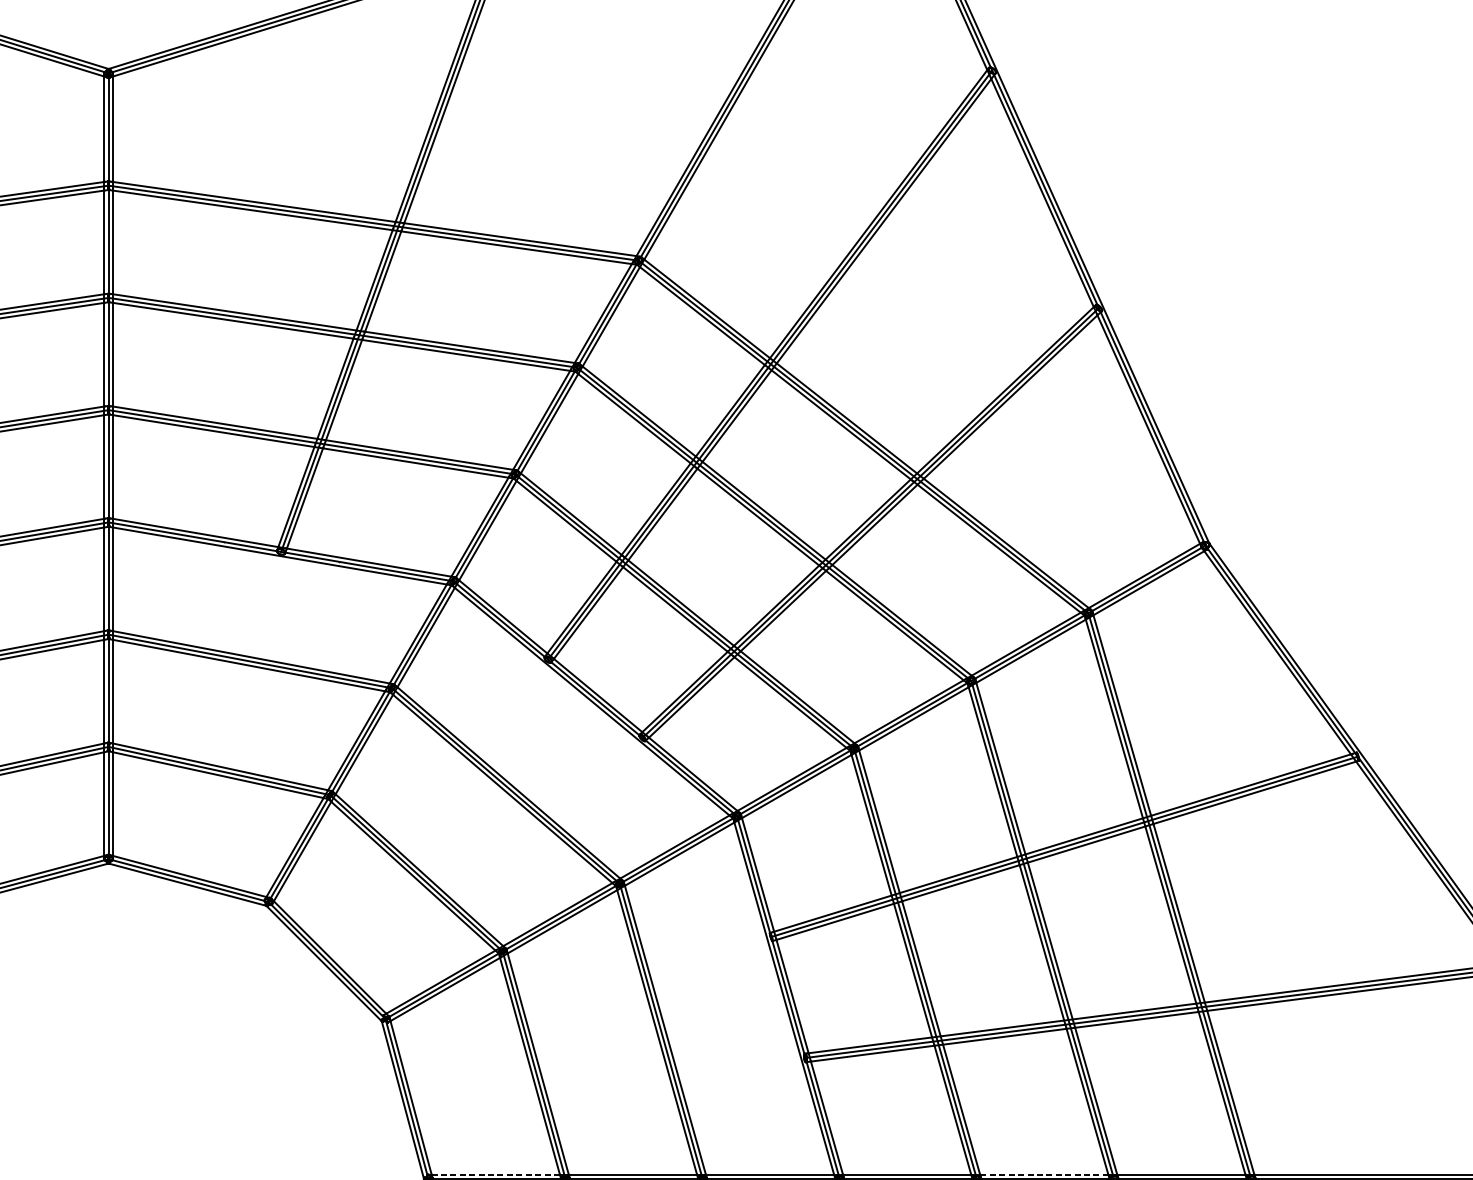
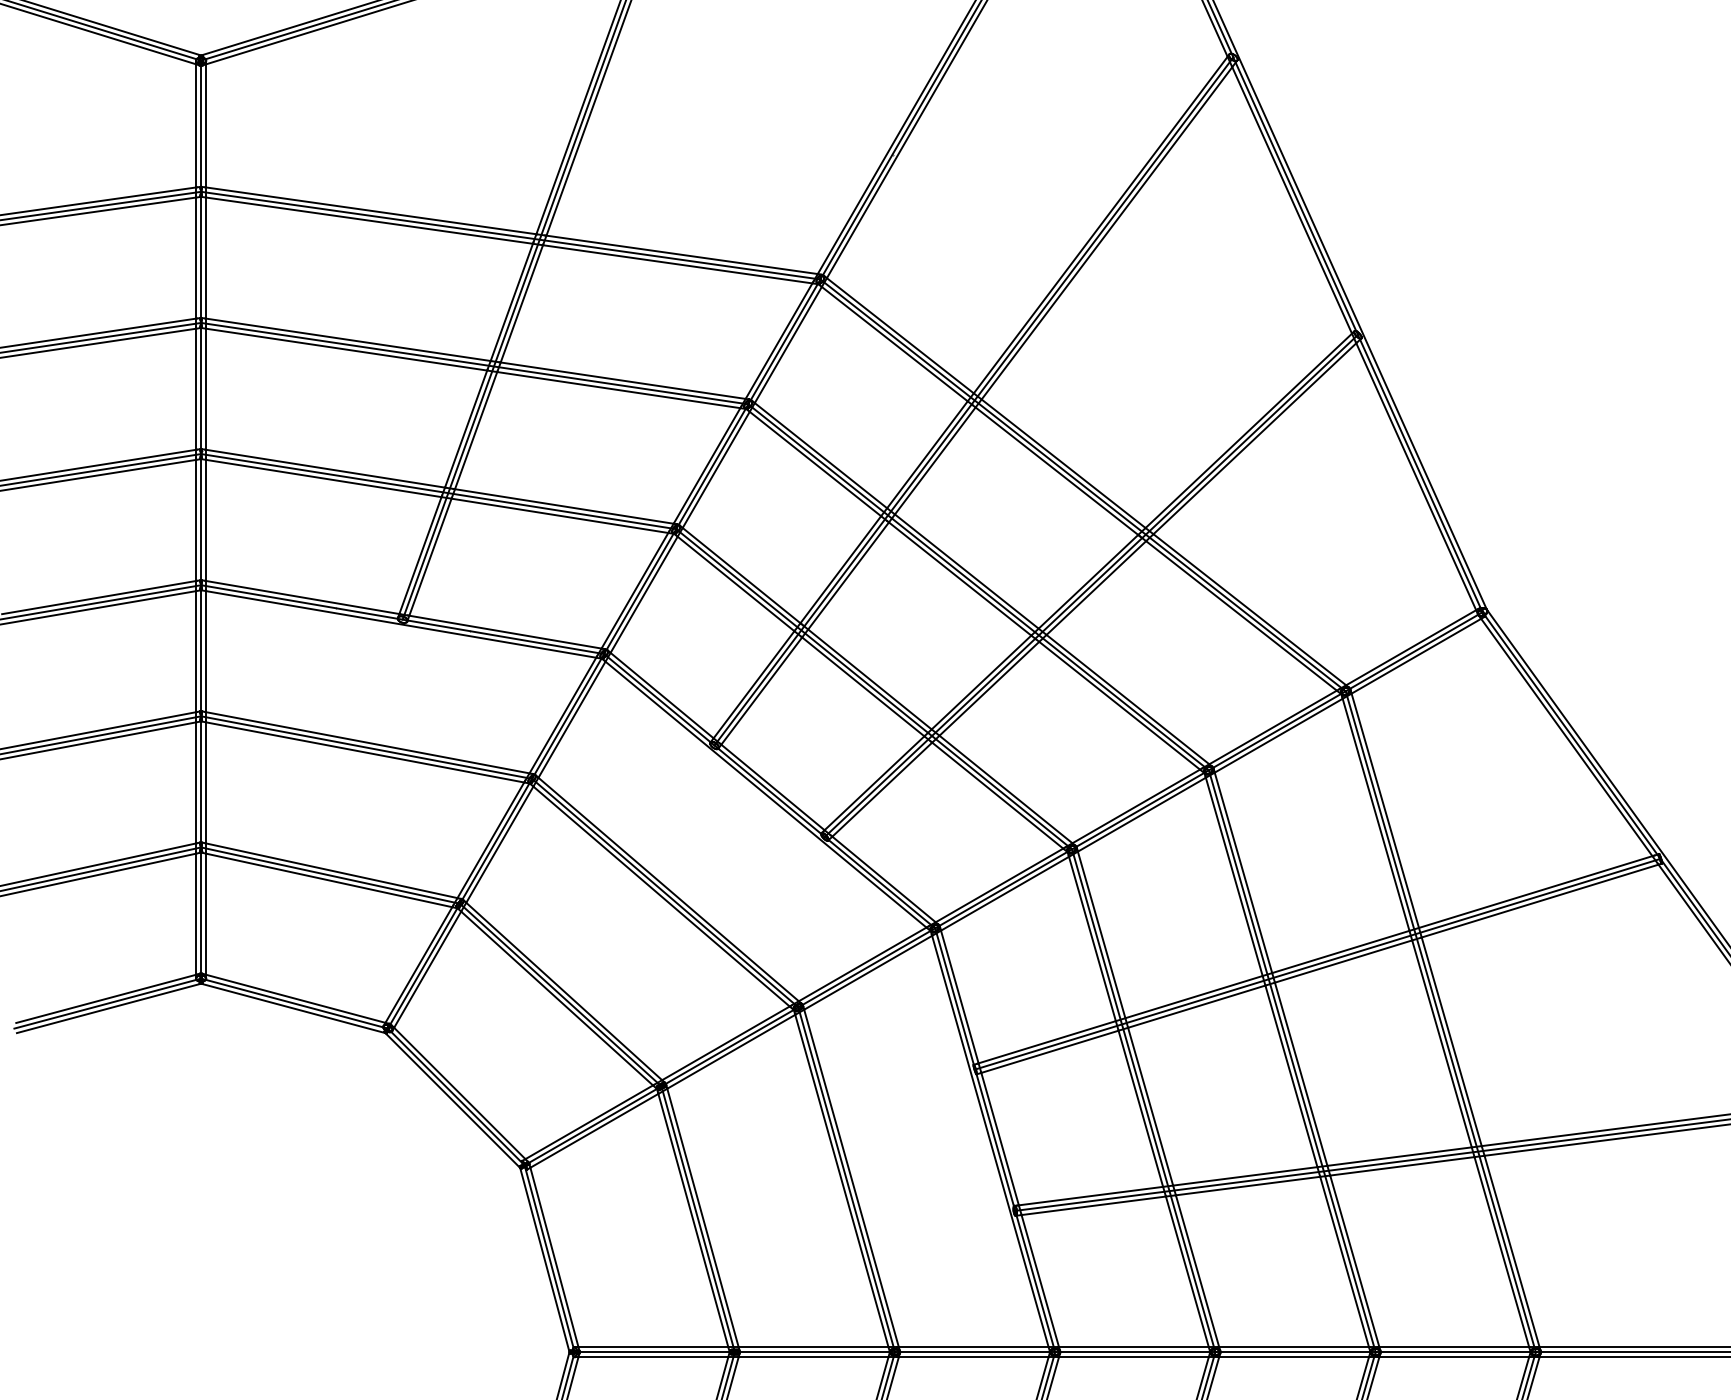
line: (495, 1174) -> (652, 1347), dashed -> solid
line: (1043, 1174) -> (1293, 1347), dashed -> solid

